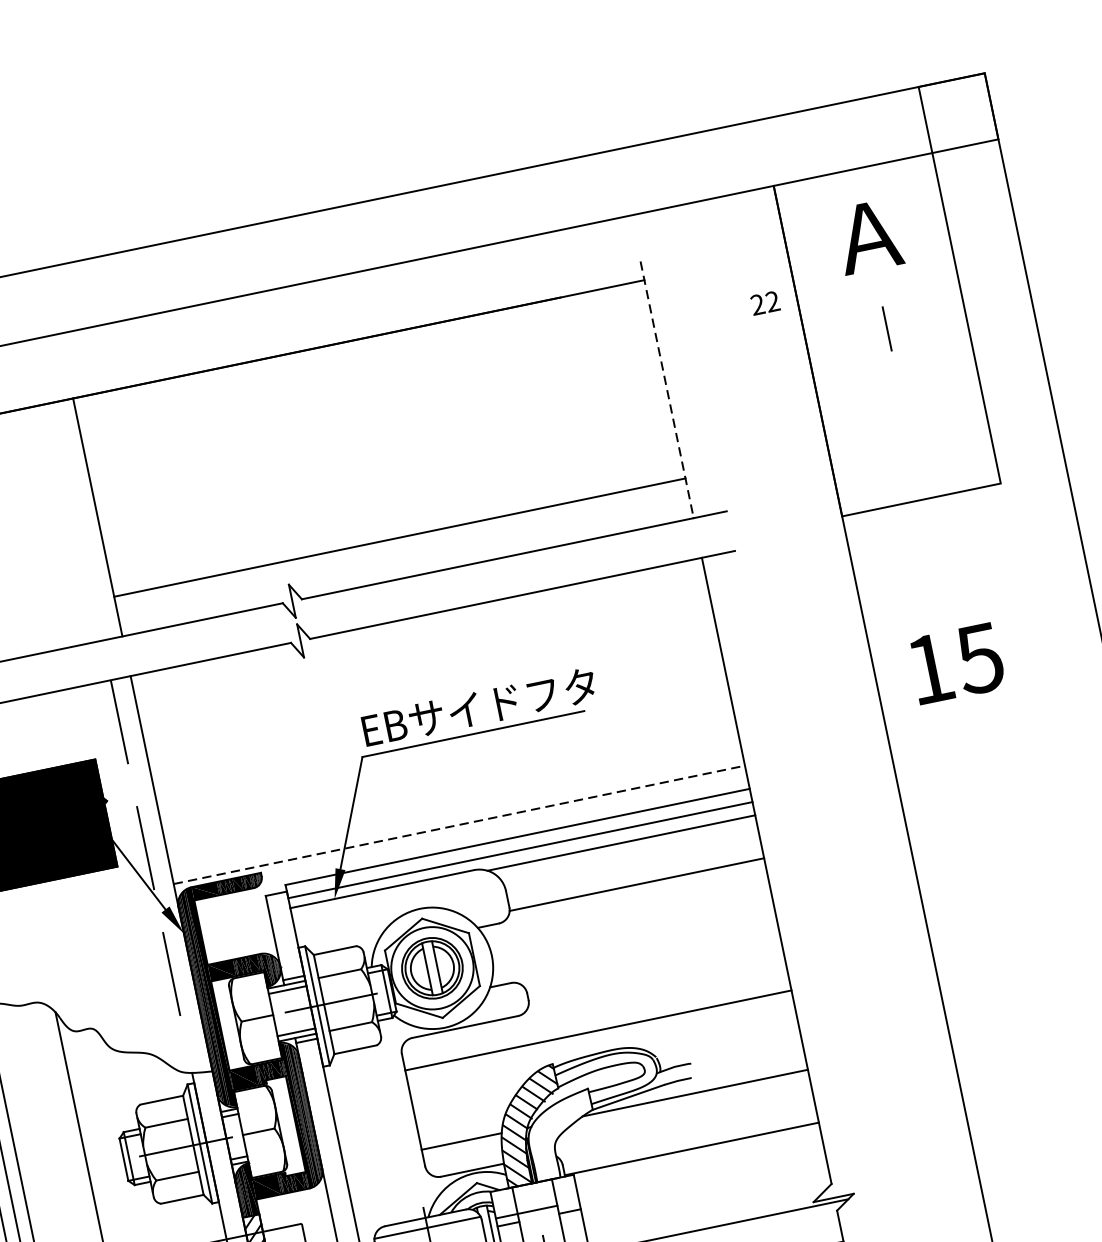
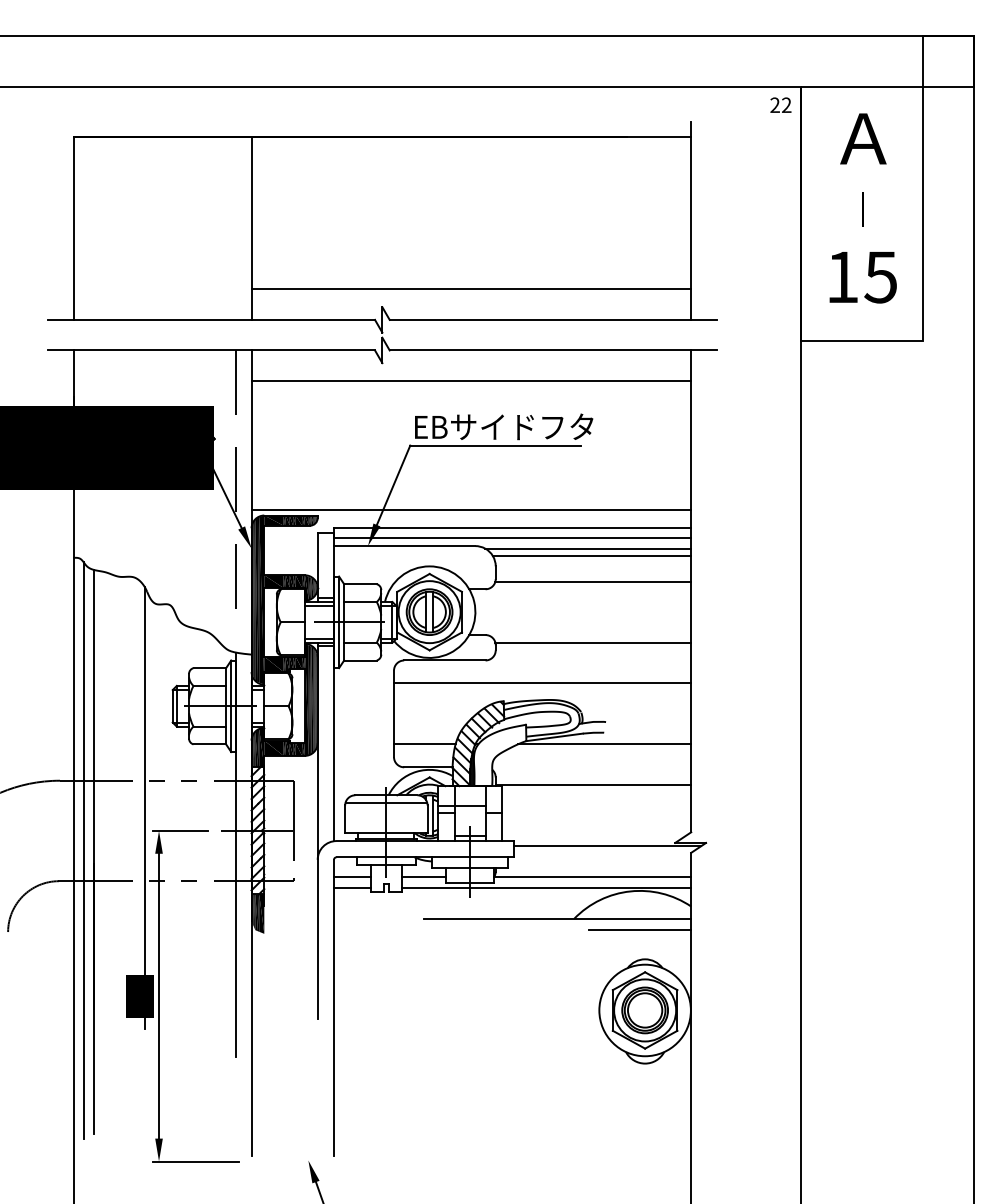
text: (764, 302) -> (780, 104), moved
line: (667, 390) -> (691, 221), dashed -> solid
line: (424, 656) -> (471, 380), added
text: (955, 663) -> (862, 277), moved
line: (459, 824) -> (471, 510), dashed -> solid
line: (627, 852) -> (591, 556), added
line: (653, 963) -> (593, 642), added

